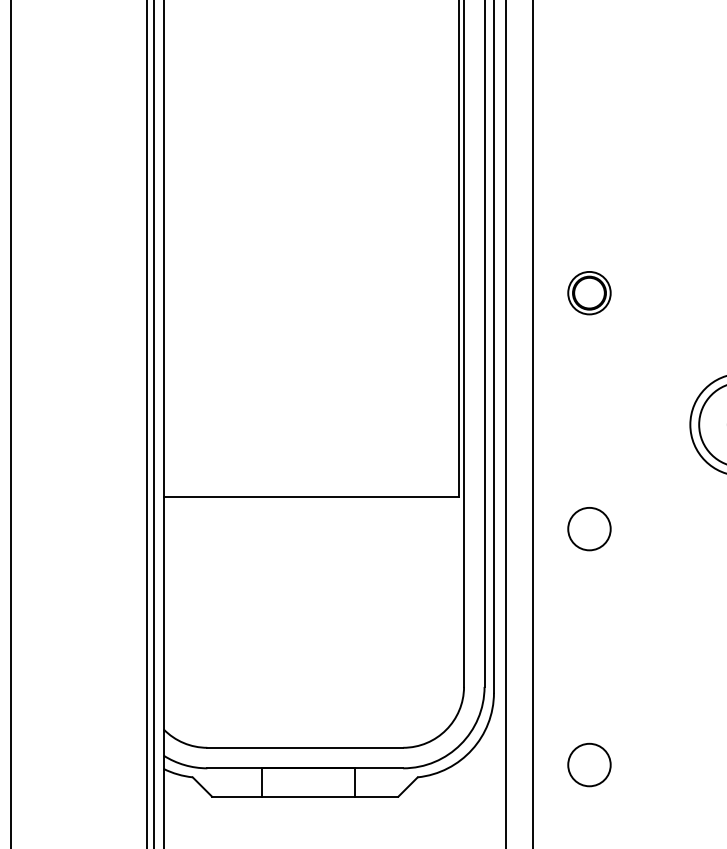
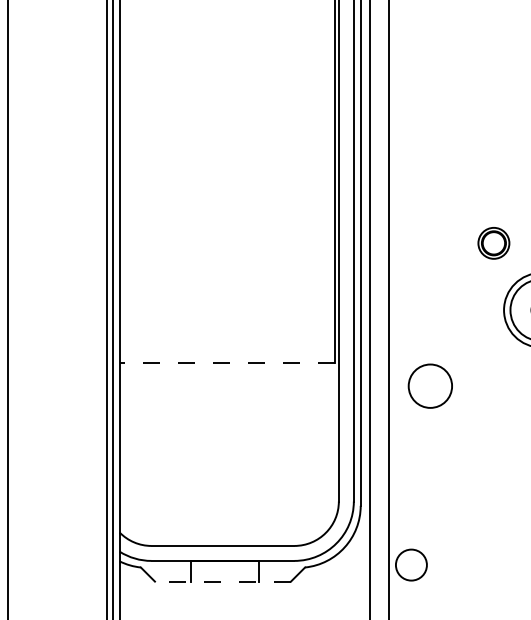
part: (589, 293) -> (493, 243), moved
line: (311, 497) -> (227, 363), solid -> dashed
circle: (589, 529) -> (430, 386), size x1.4
circle: (589, 764) -> (411, 564), moved
line: (304, 796) -> (222, 581), solid -> dashed

